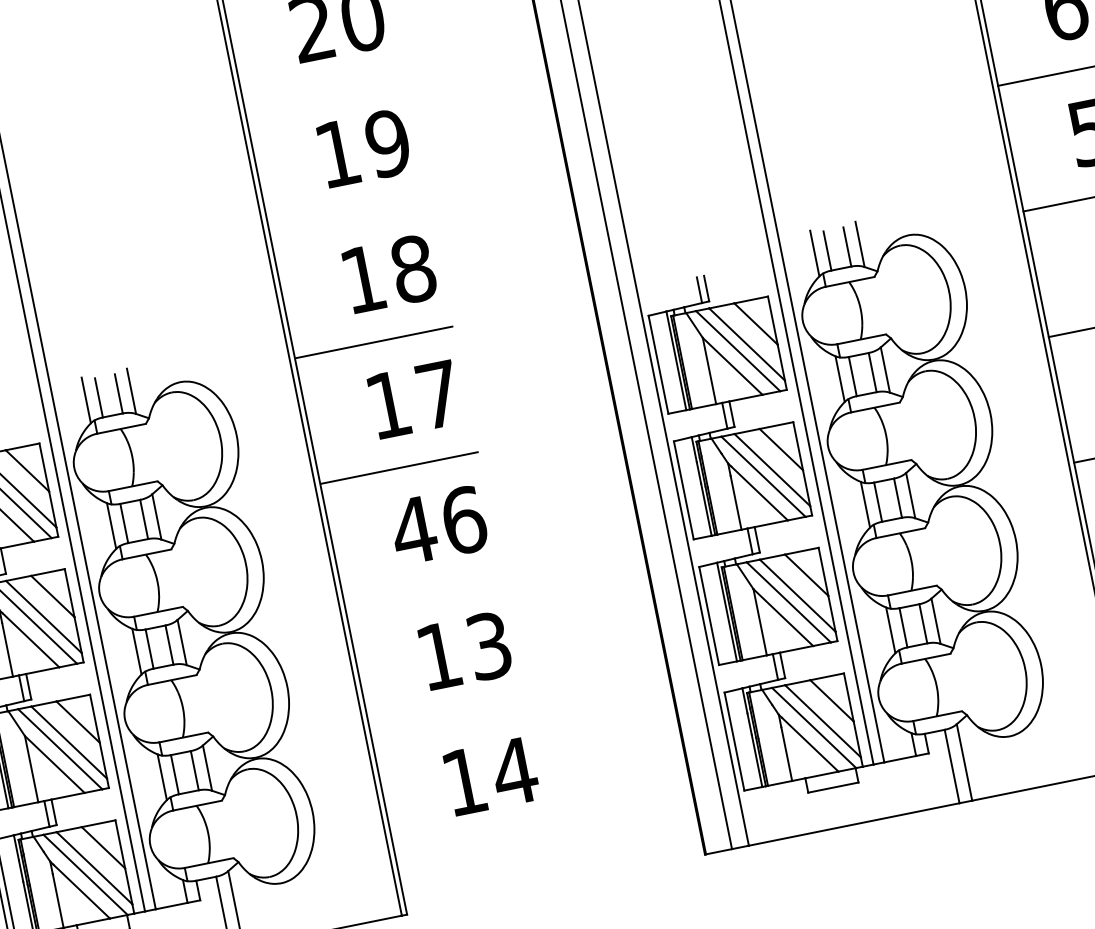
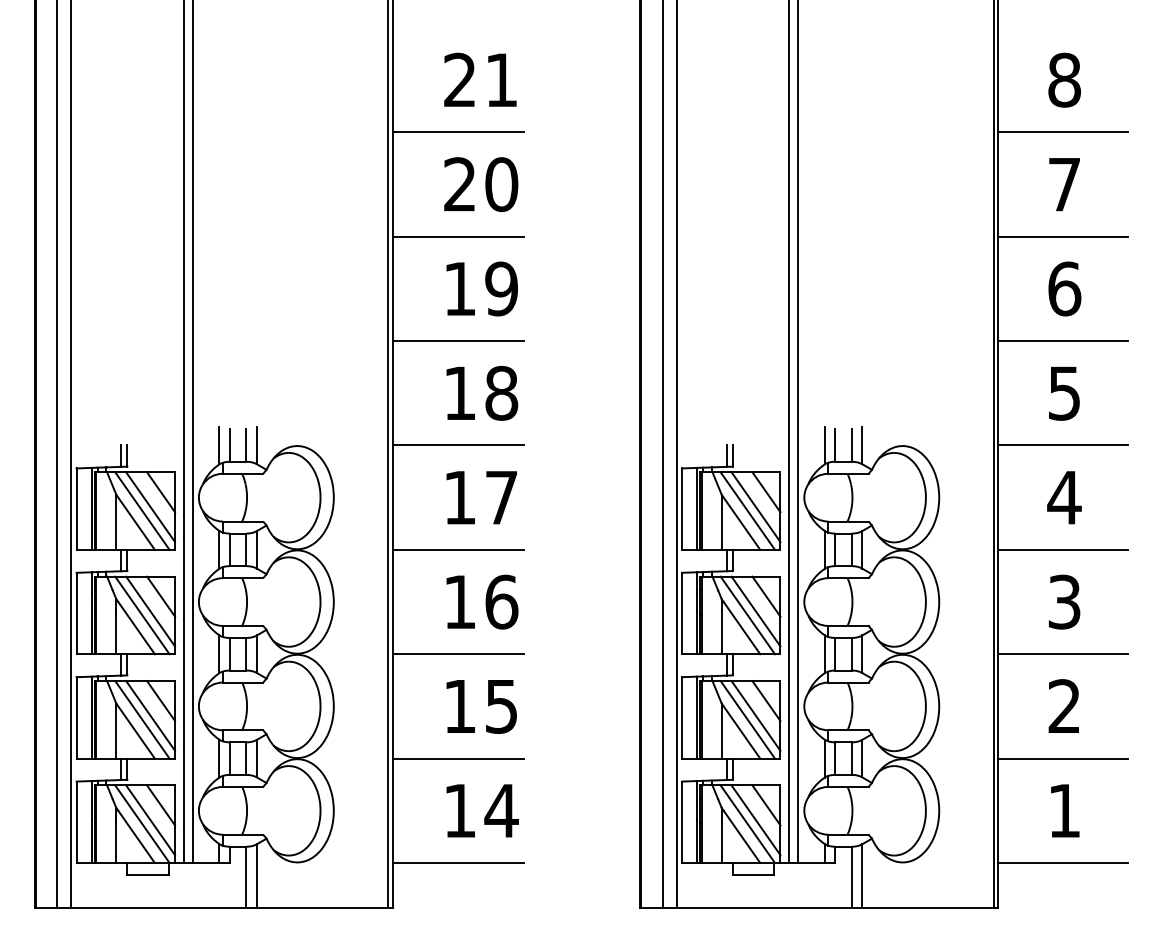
line: (323, 90) -> (458, 236), added
line: (348, 217) -> (458, 341), added
text: (413, 529) -> (459, 601), 46 -> 16
line: (424, 593) -> (458, 654), added
text: (489, 646) -> (501, 706), 13 -> 15
line: (450, 719) -> (458, 758), added
line: (475, 845) -> (458, 863), added

